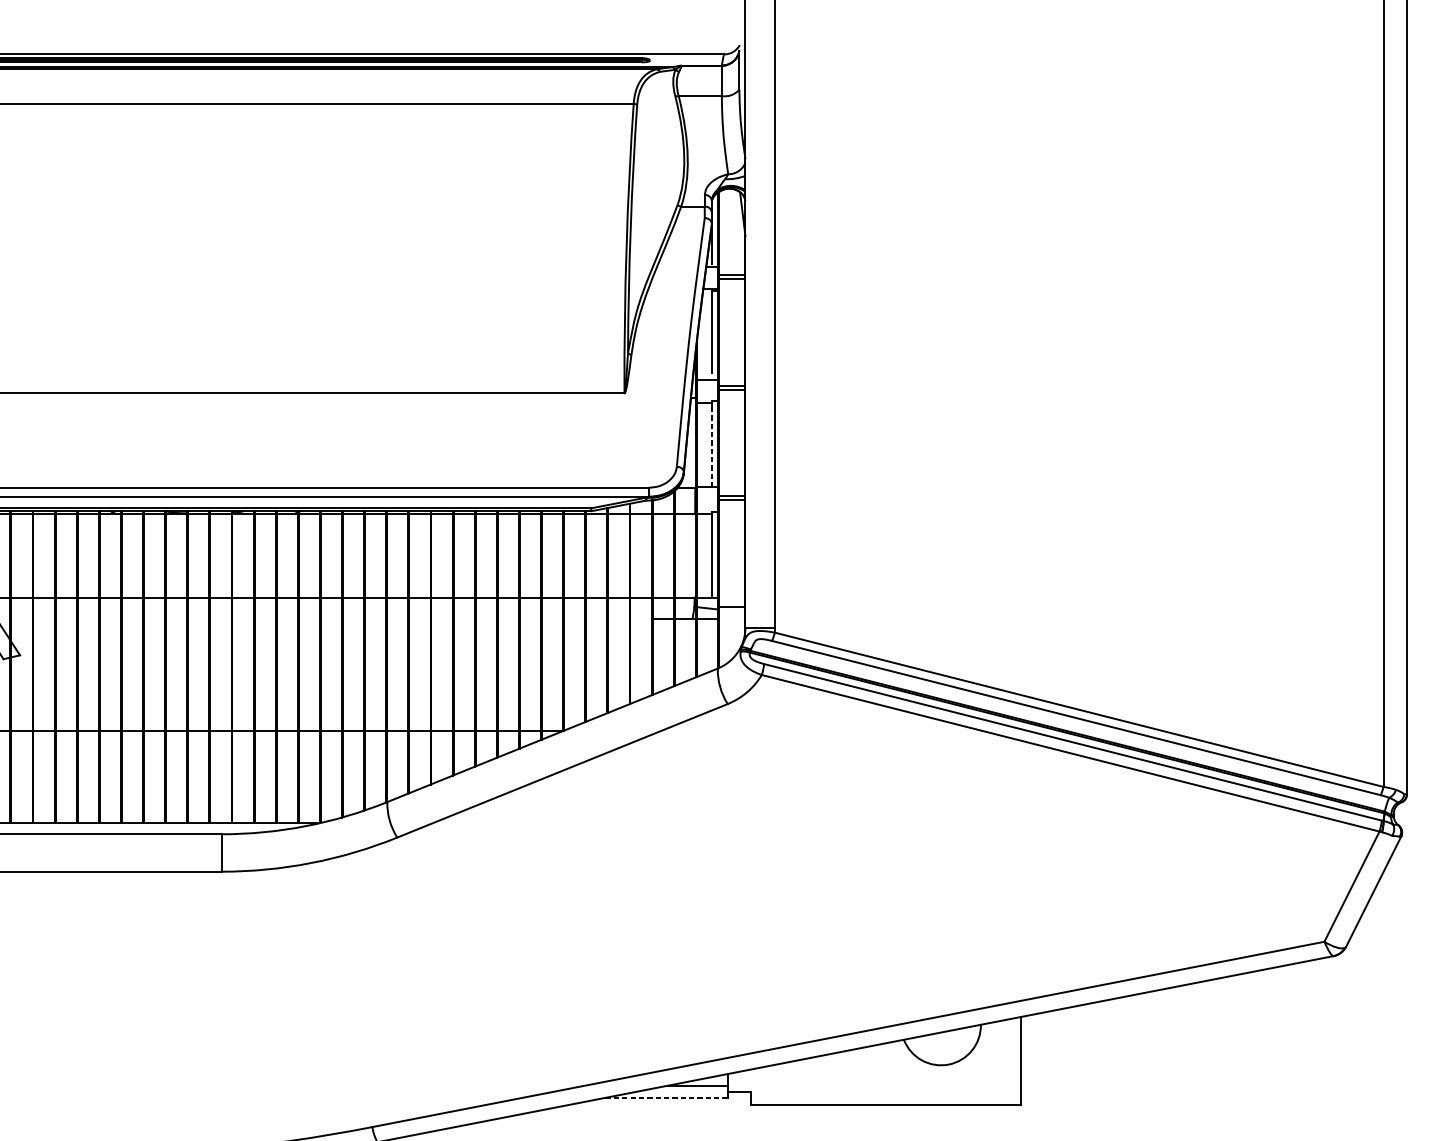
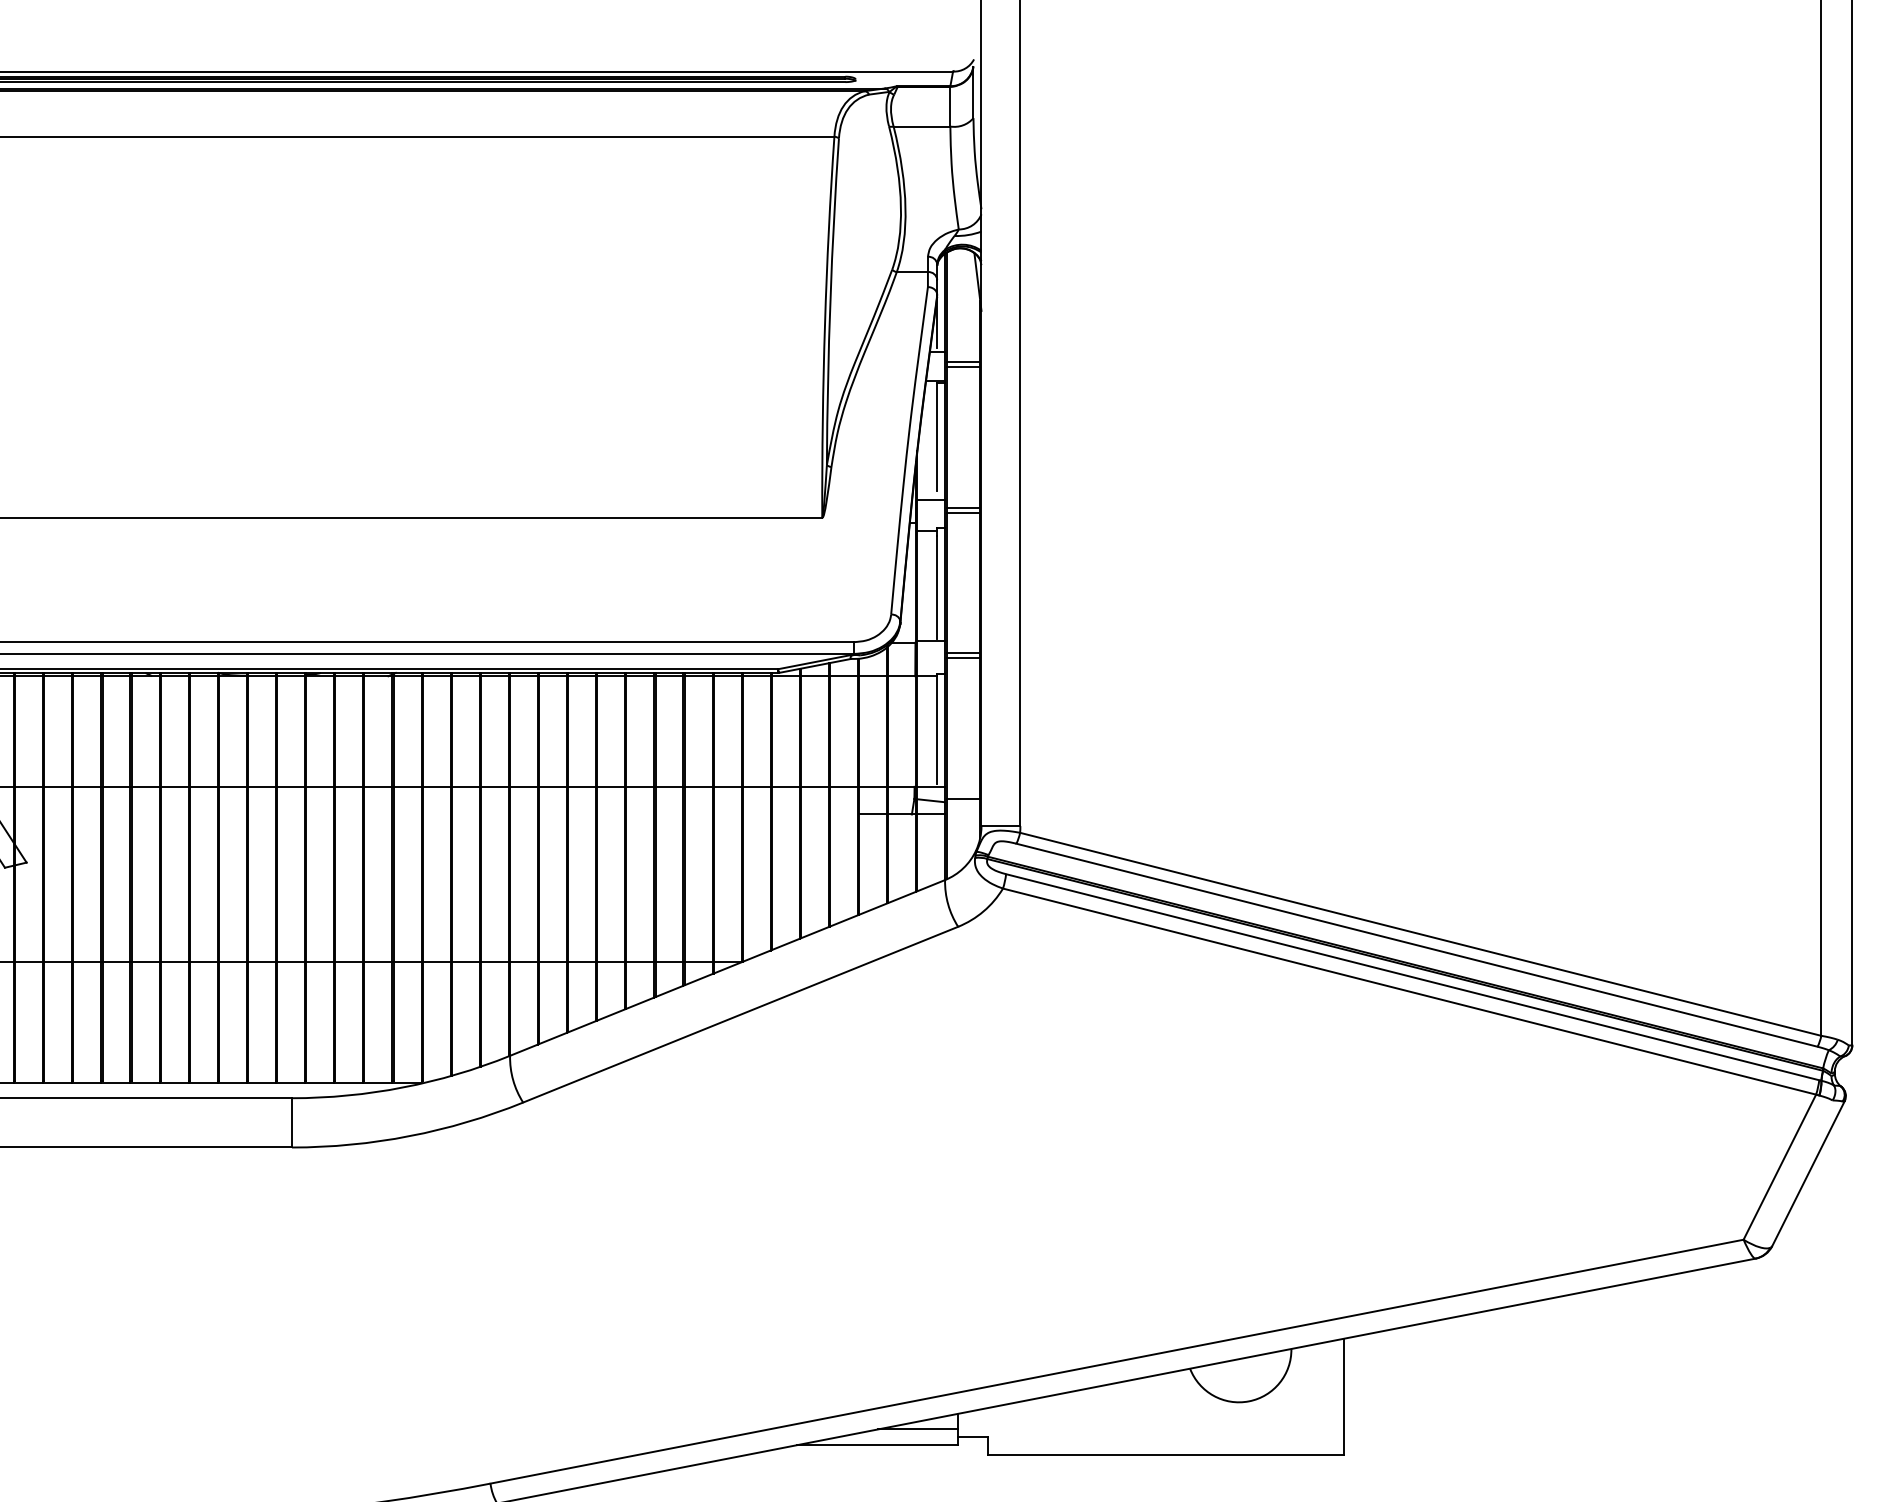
line: (712, 446) -> (937, 587), dashed -> solid
line: (666, 1098) -> (877, 1445), dashed -> solid

